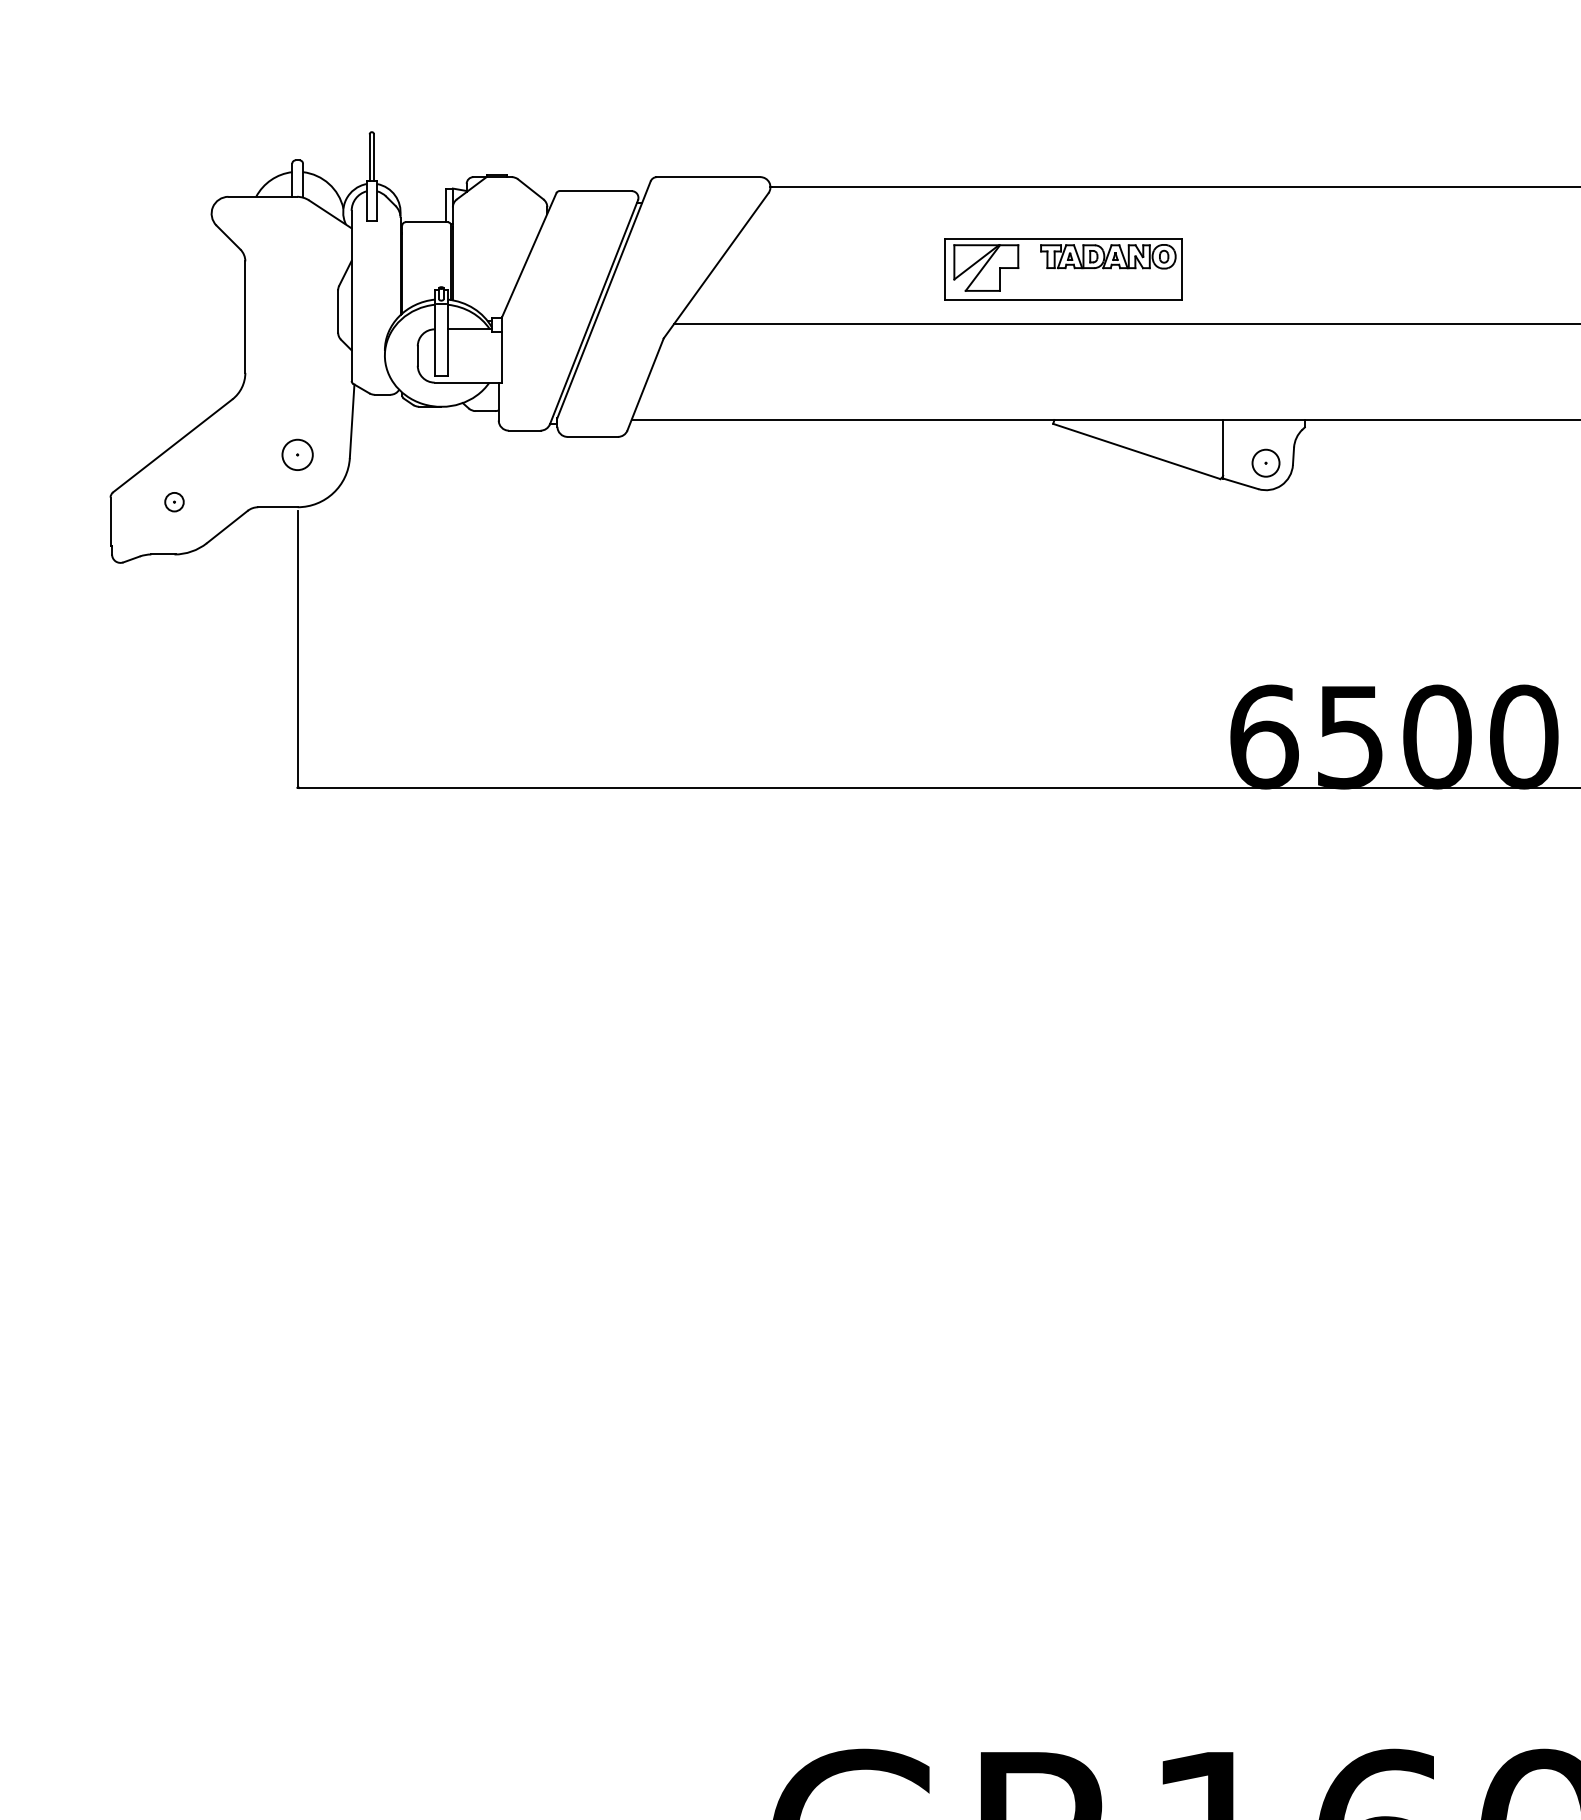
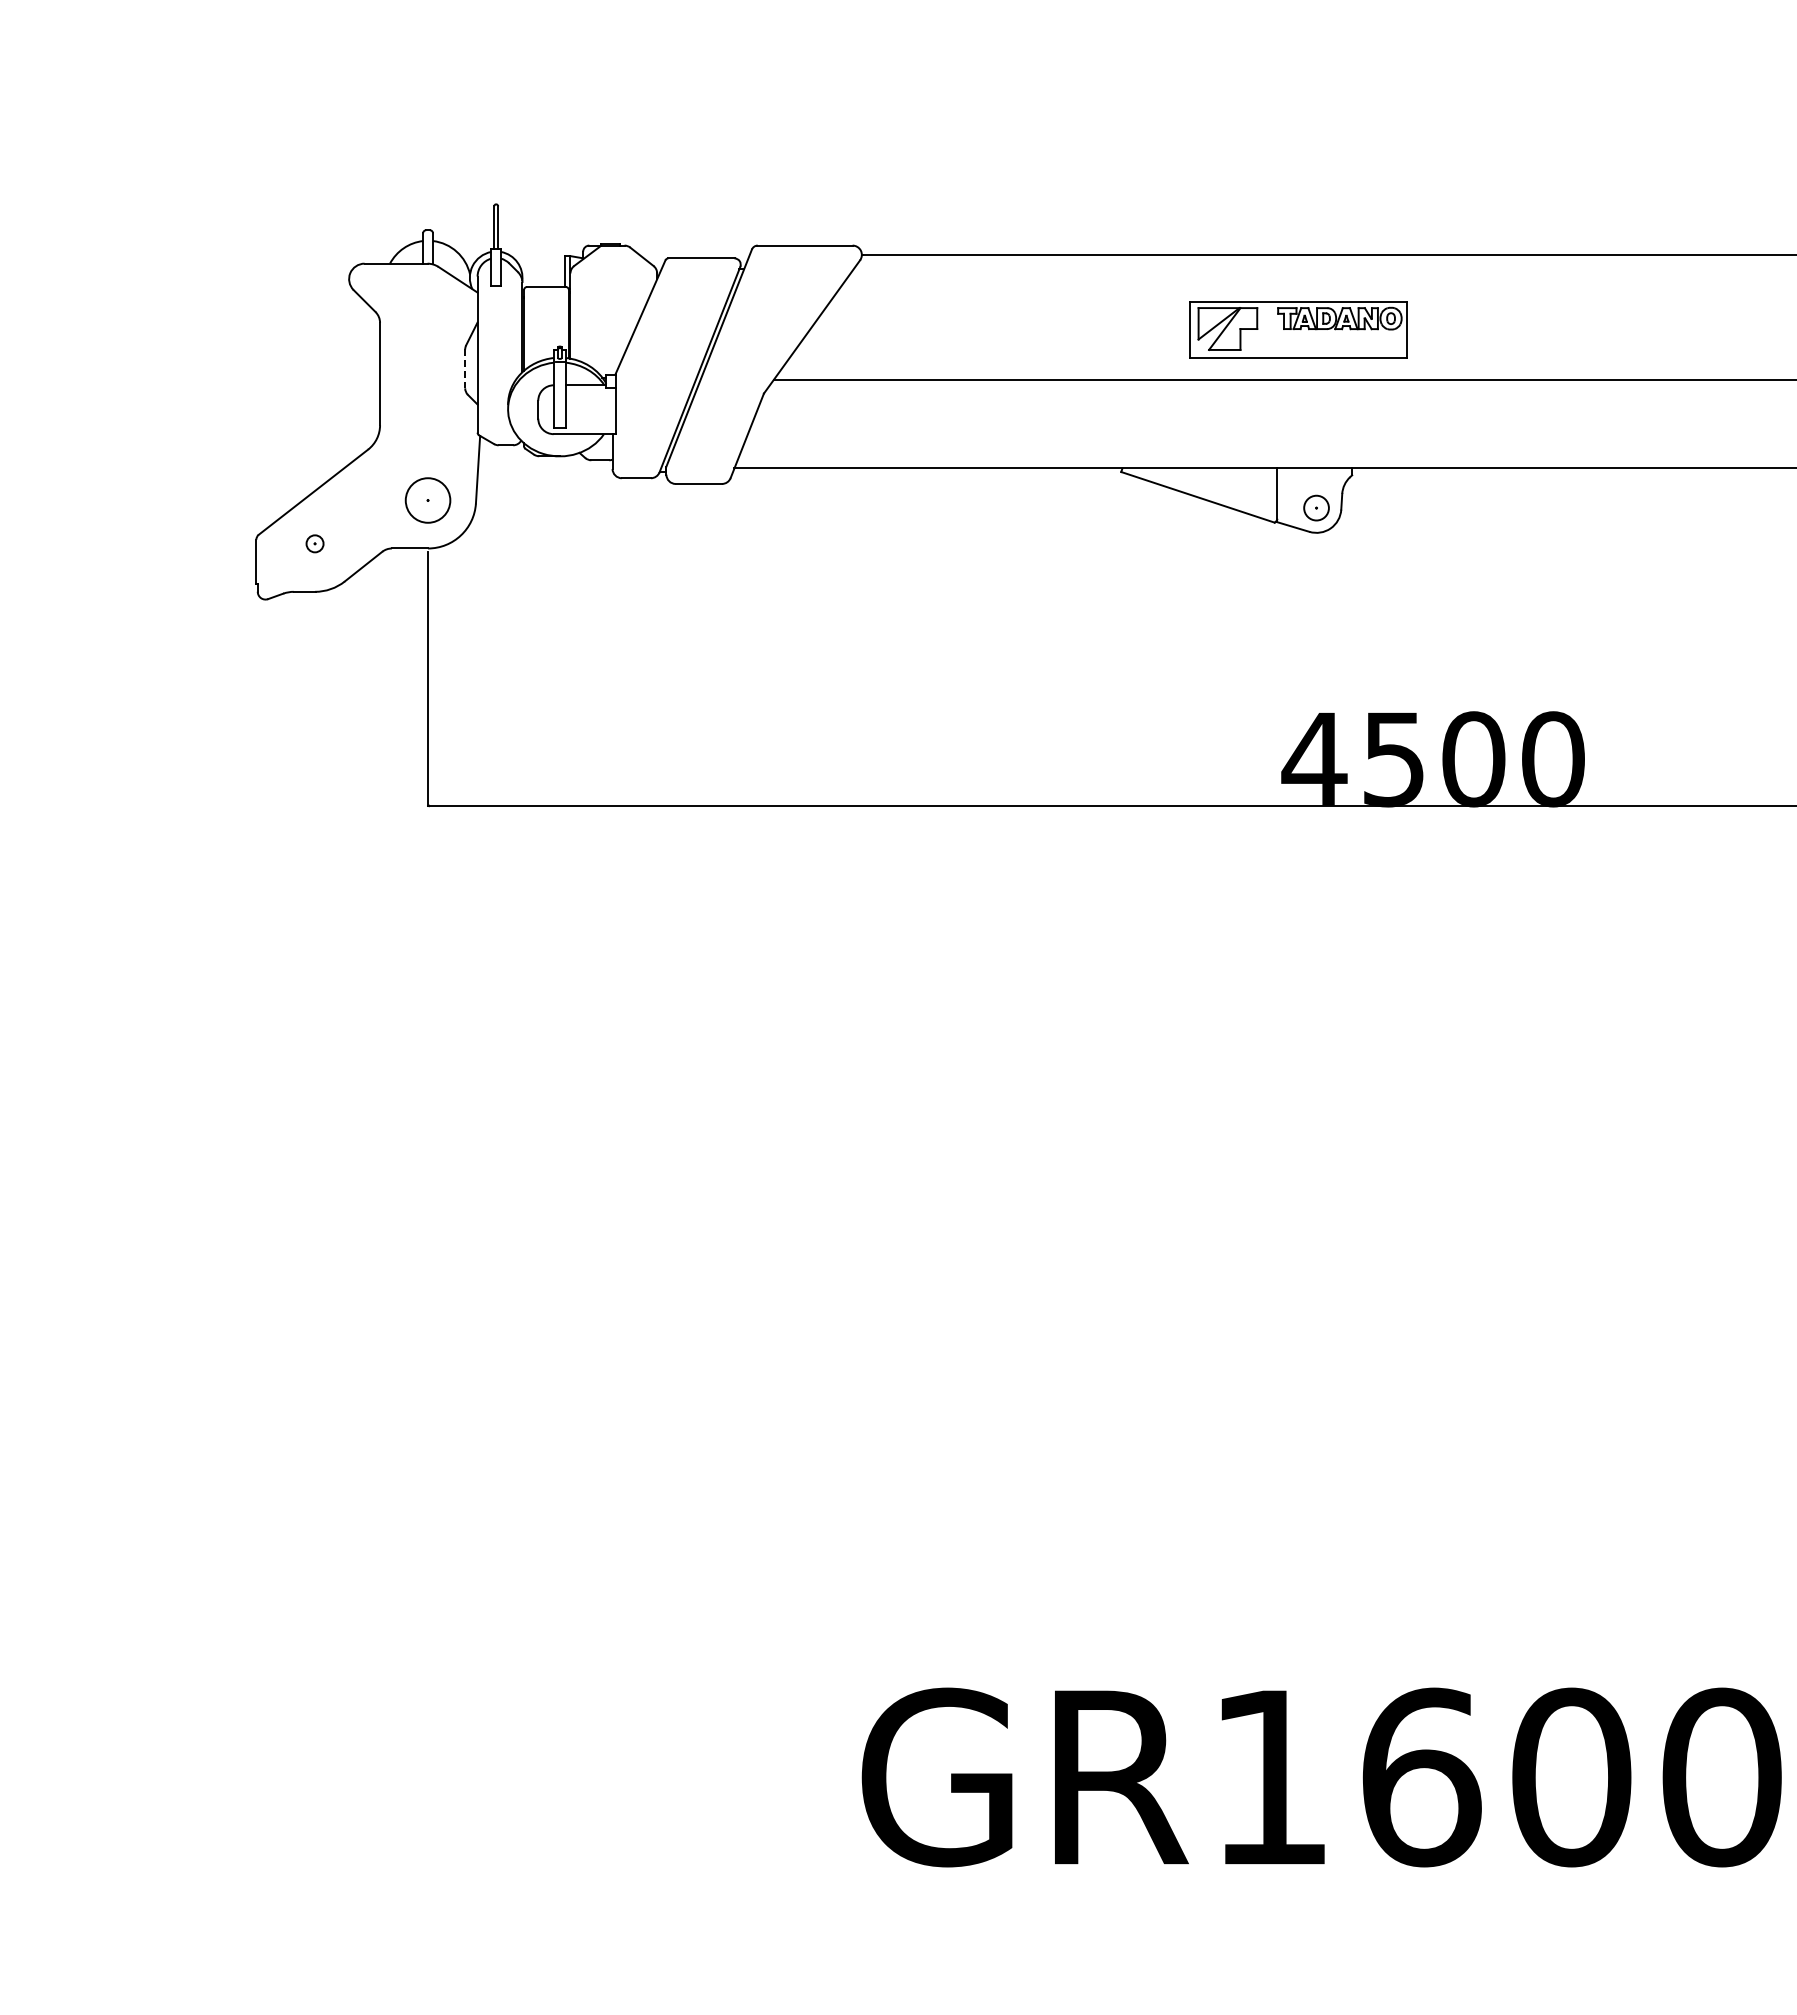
part: (1063, 268) -> (1298, 329), moved
line: (338, 312) -> (465, 369), solid -> dashed
circle: (297, 454) -> (427, 500), size x1.6
text: (1263, 737) -> (1314, 759), 6500 -> 4500

